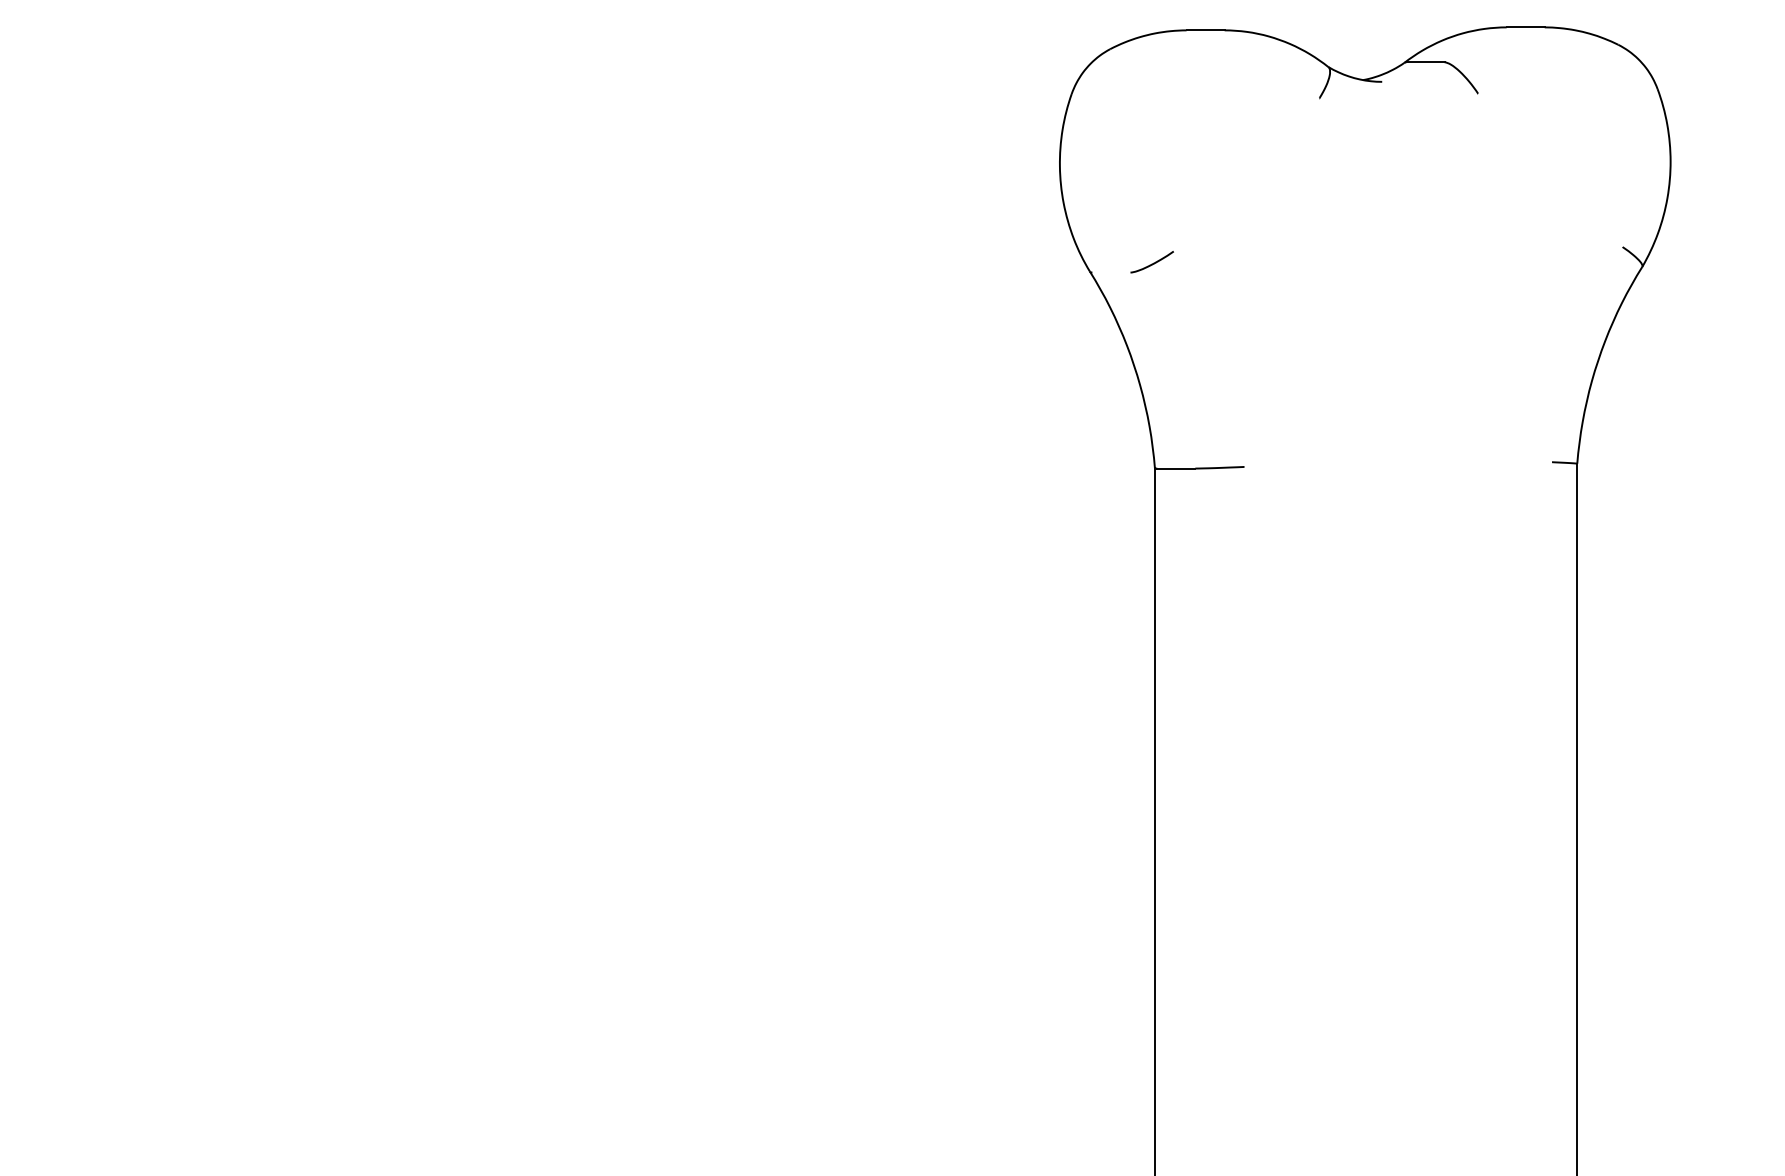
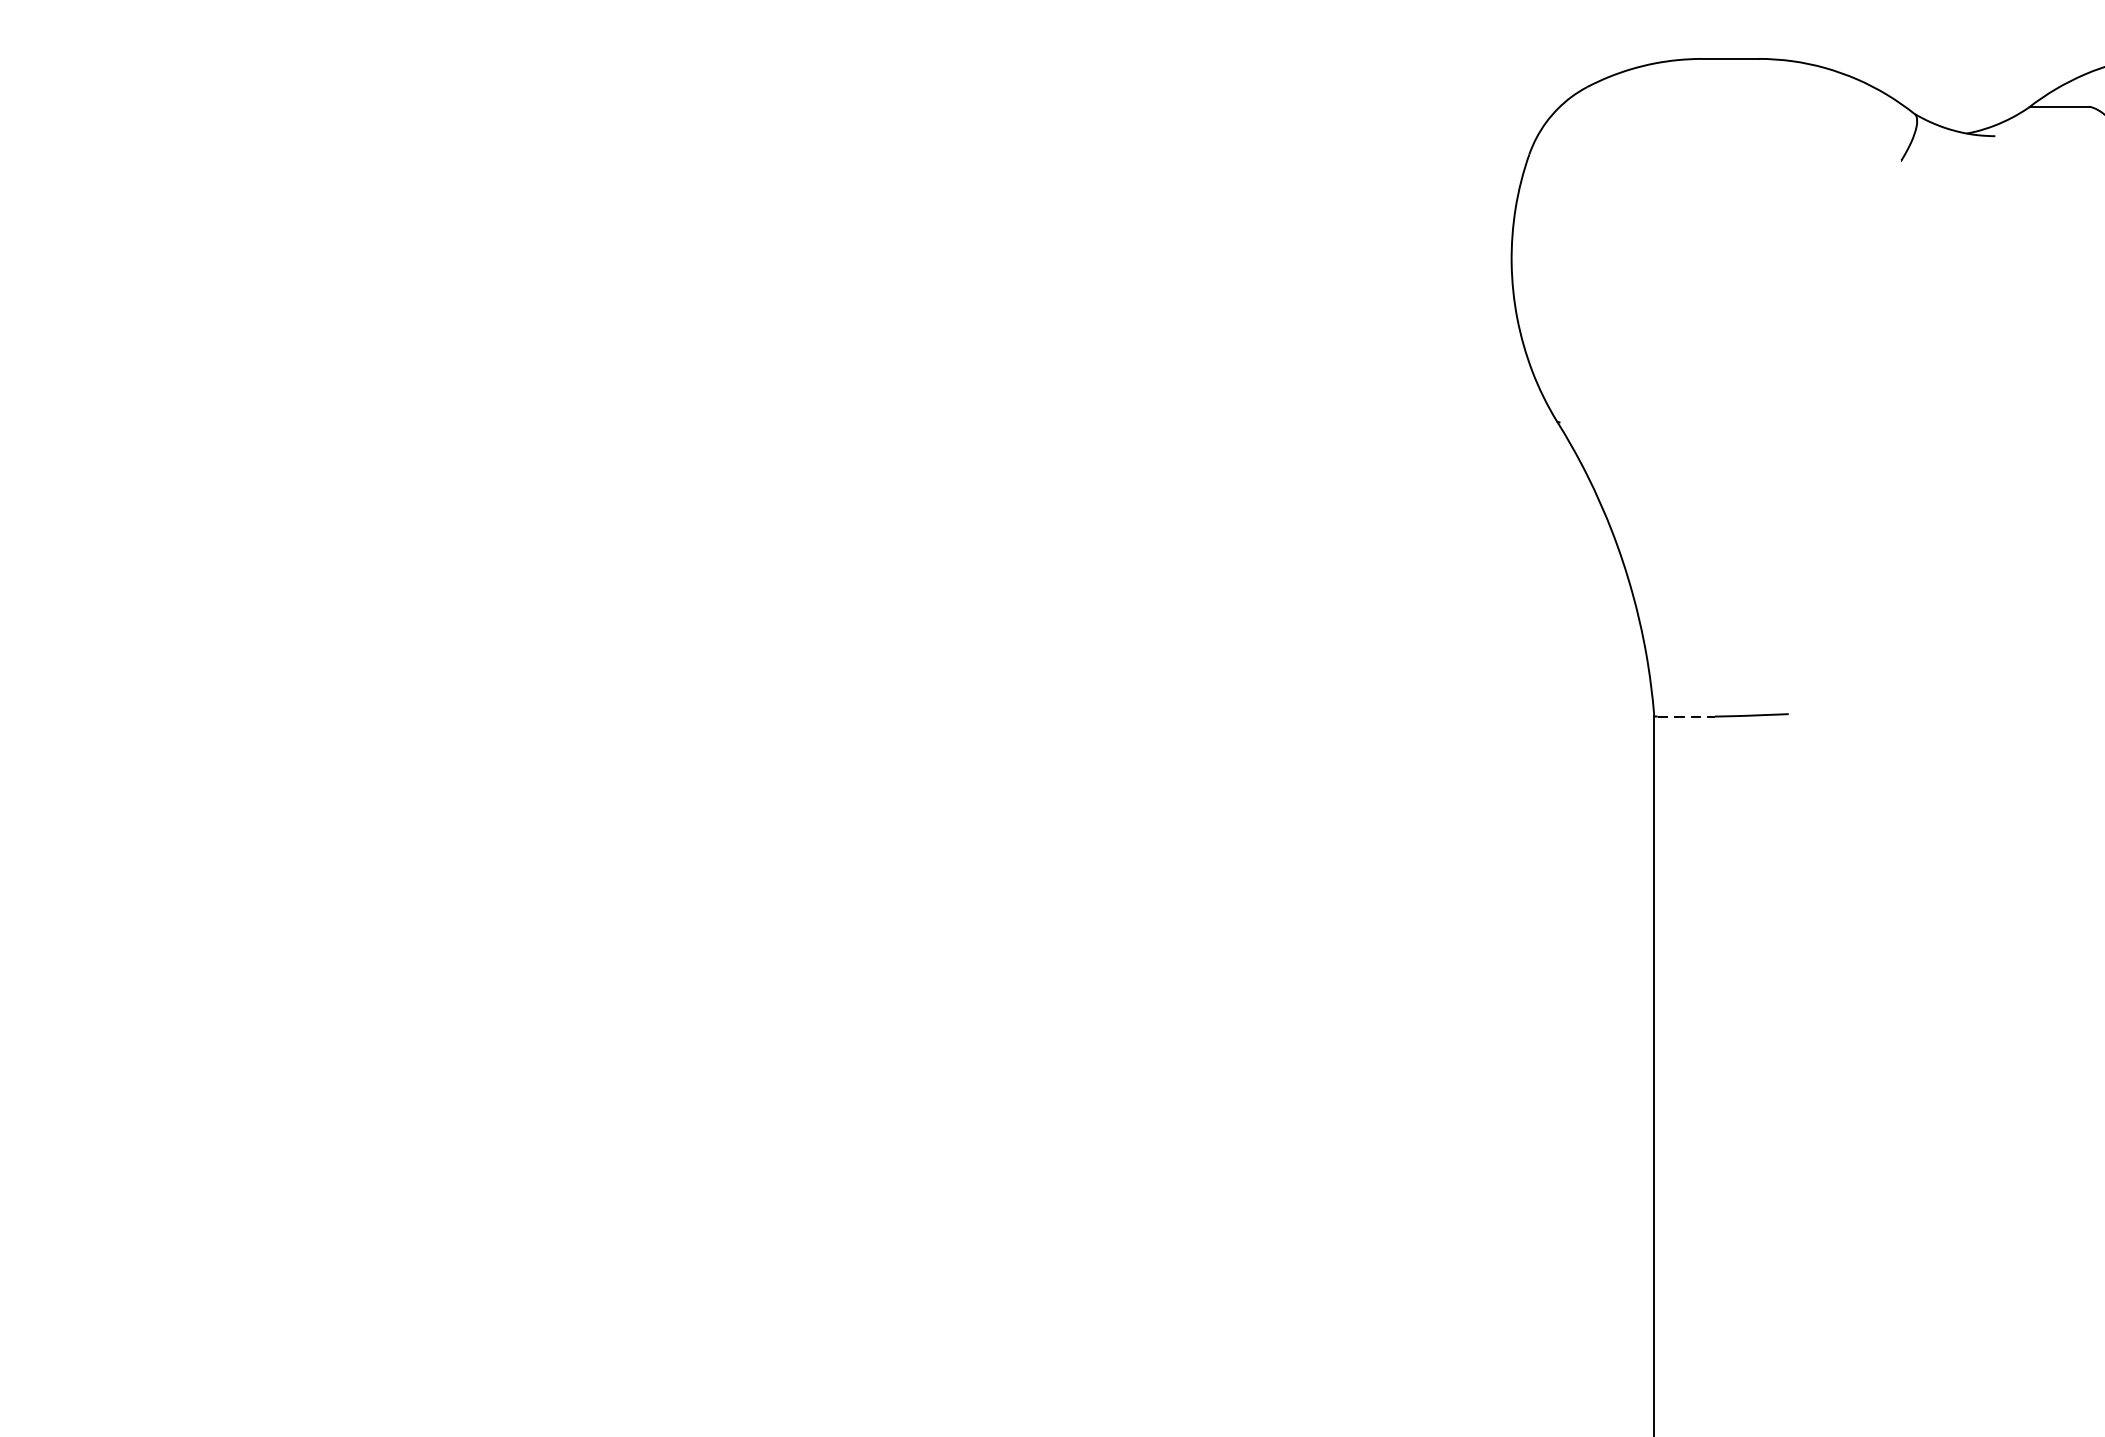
curve: (1151, 263) -> (1649, 408), removed
line: (1176, 468) -> (1686, 716), solid -> dashed

